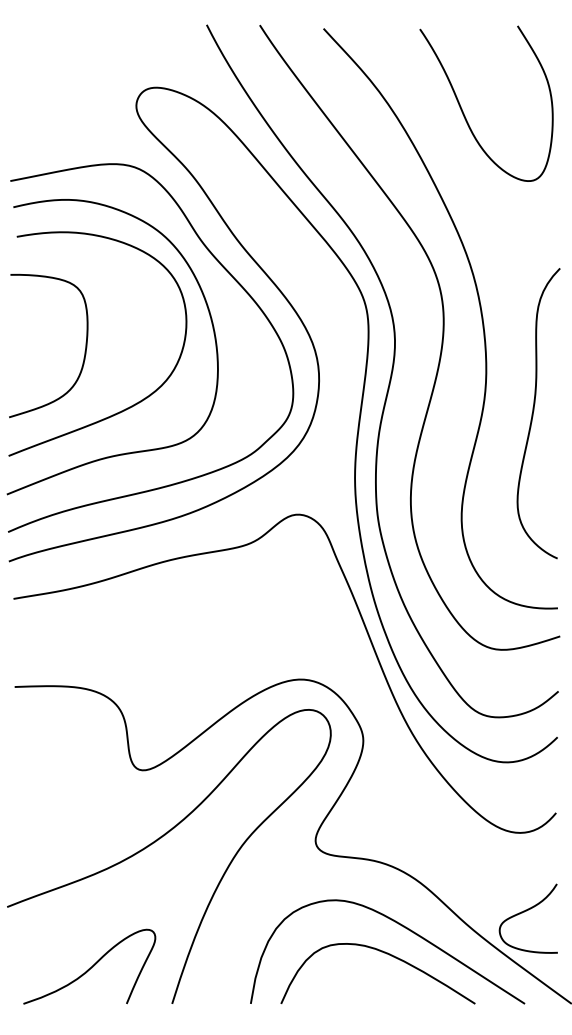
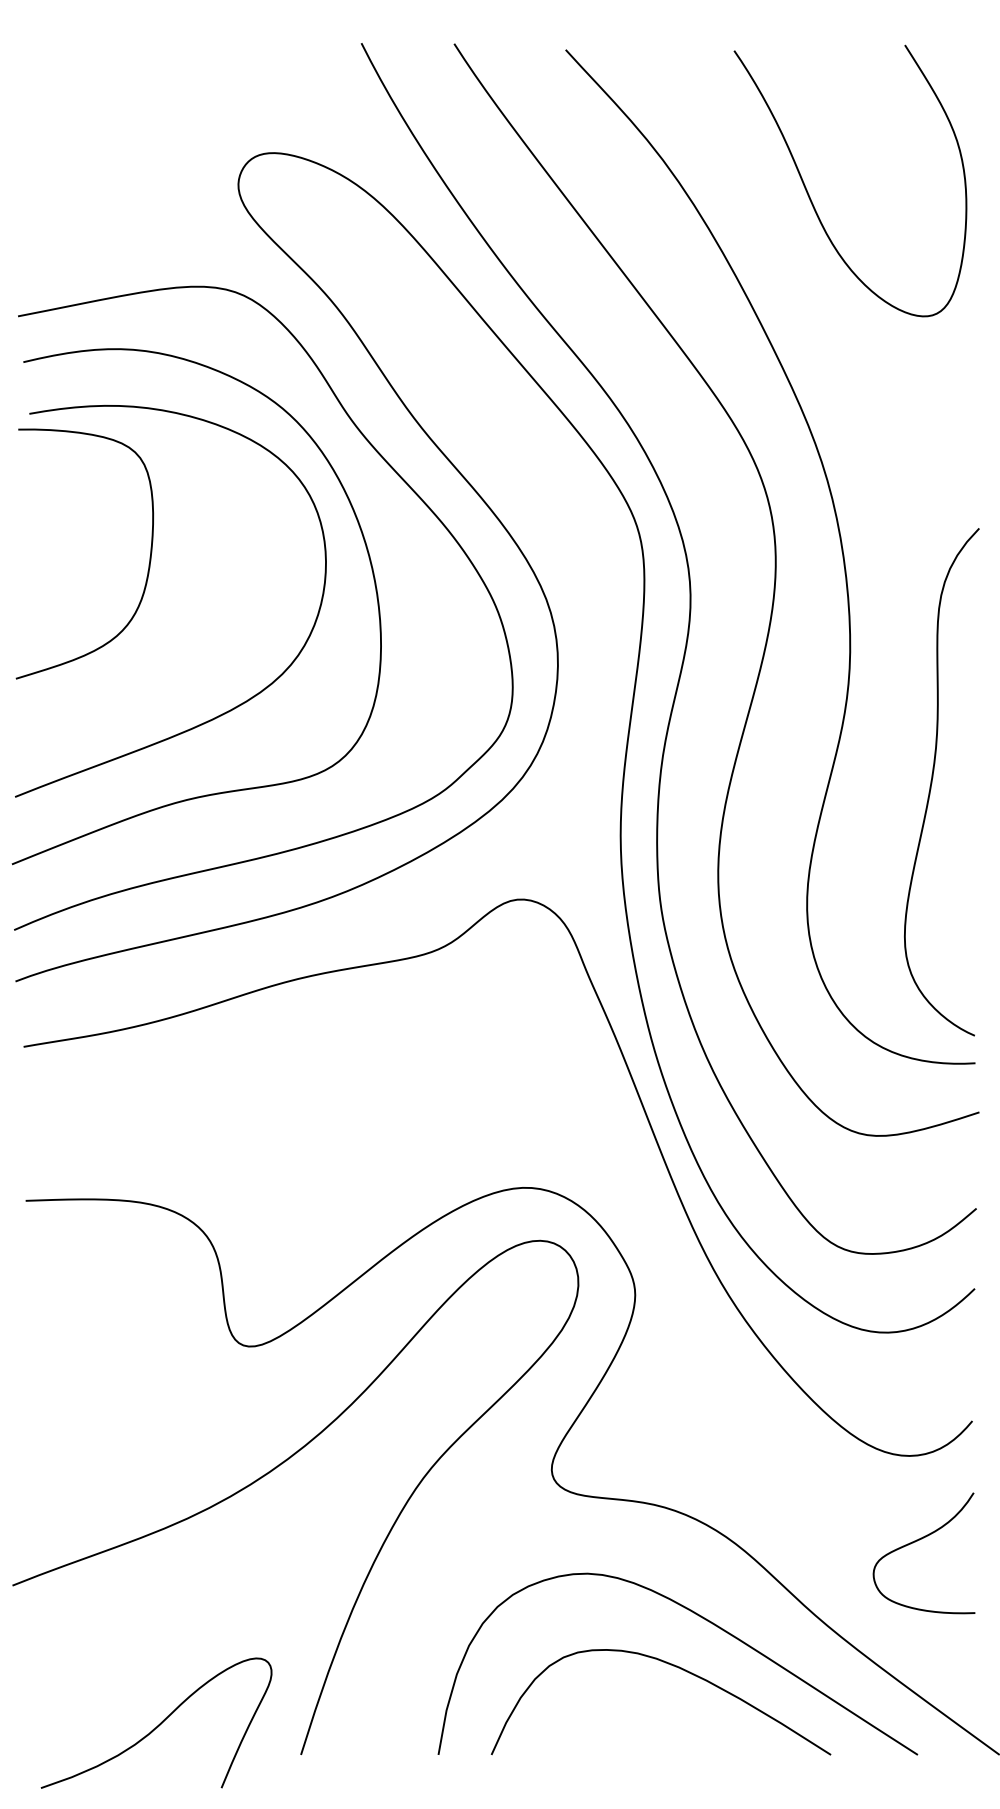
curve: (84, 351) -> (147, 563), moved
curve: (534, 411) -> (934, 778), moved
curve: (524, 912) -> (916, 1542), moved
curve: (90, 967) -> (158, 1724), moved

